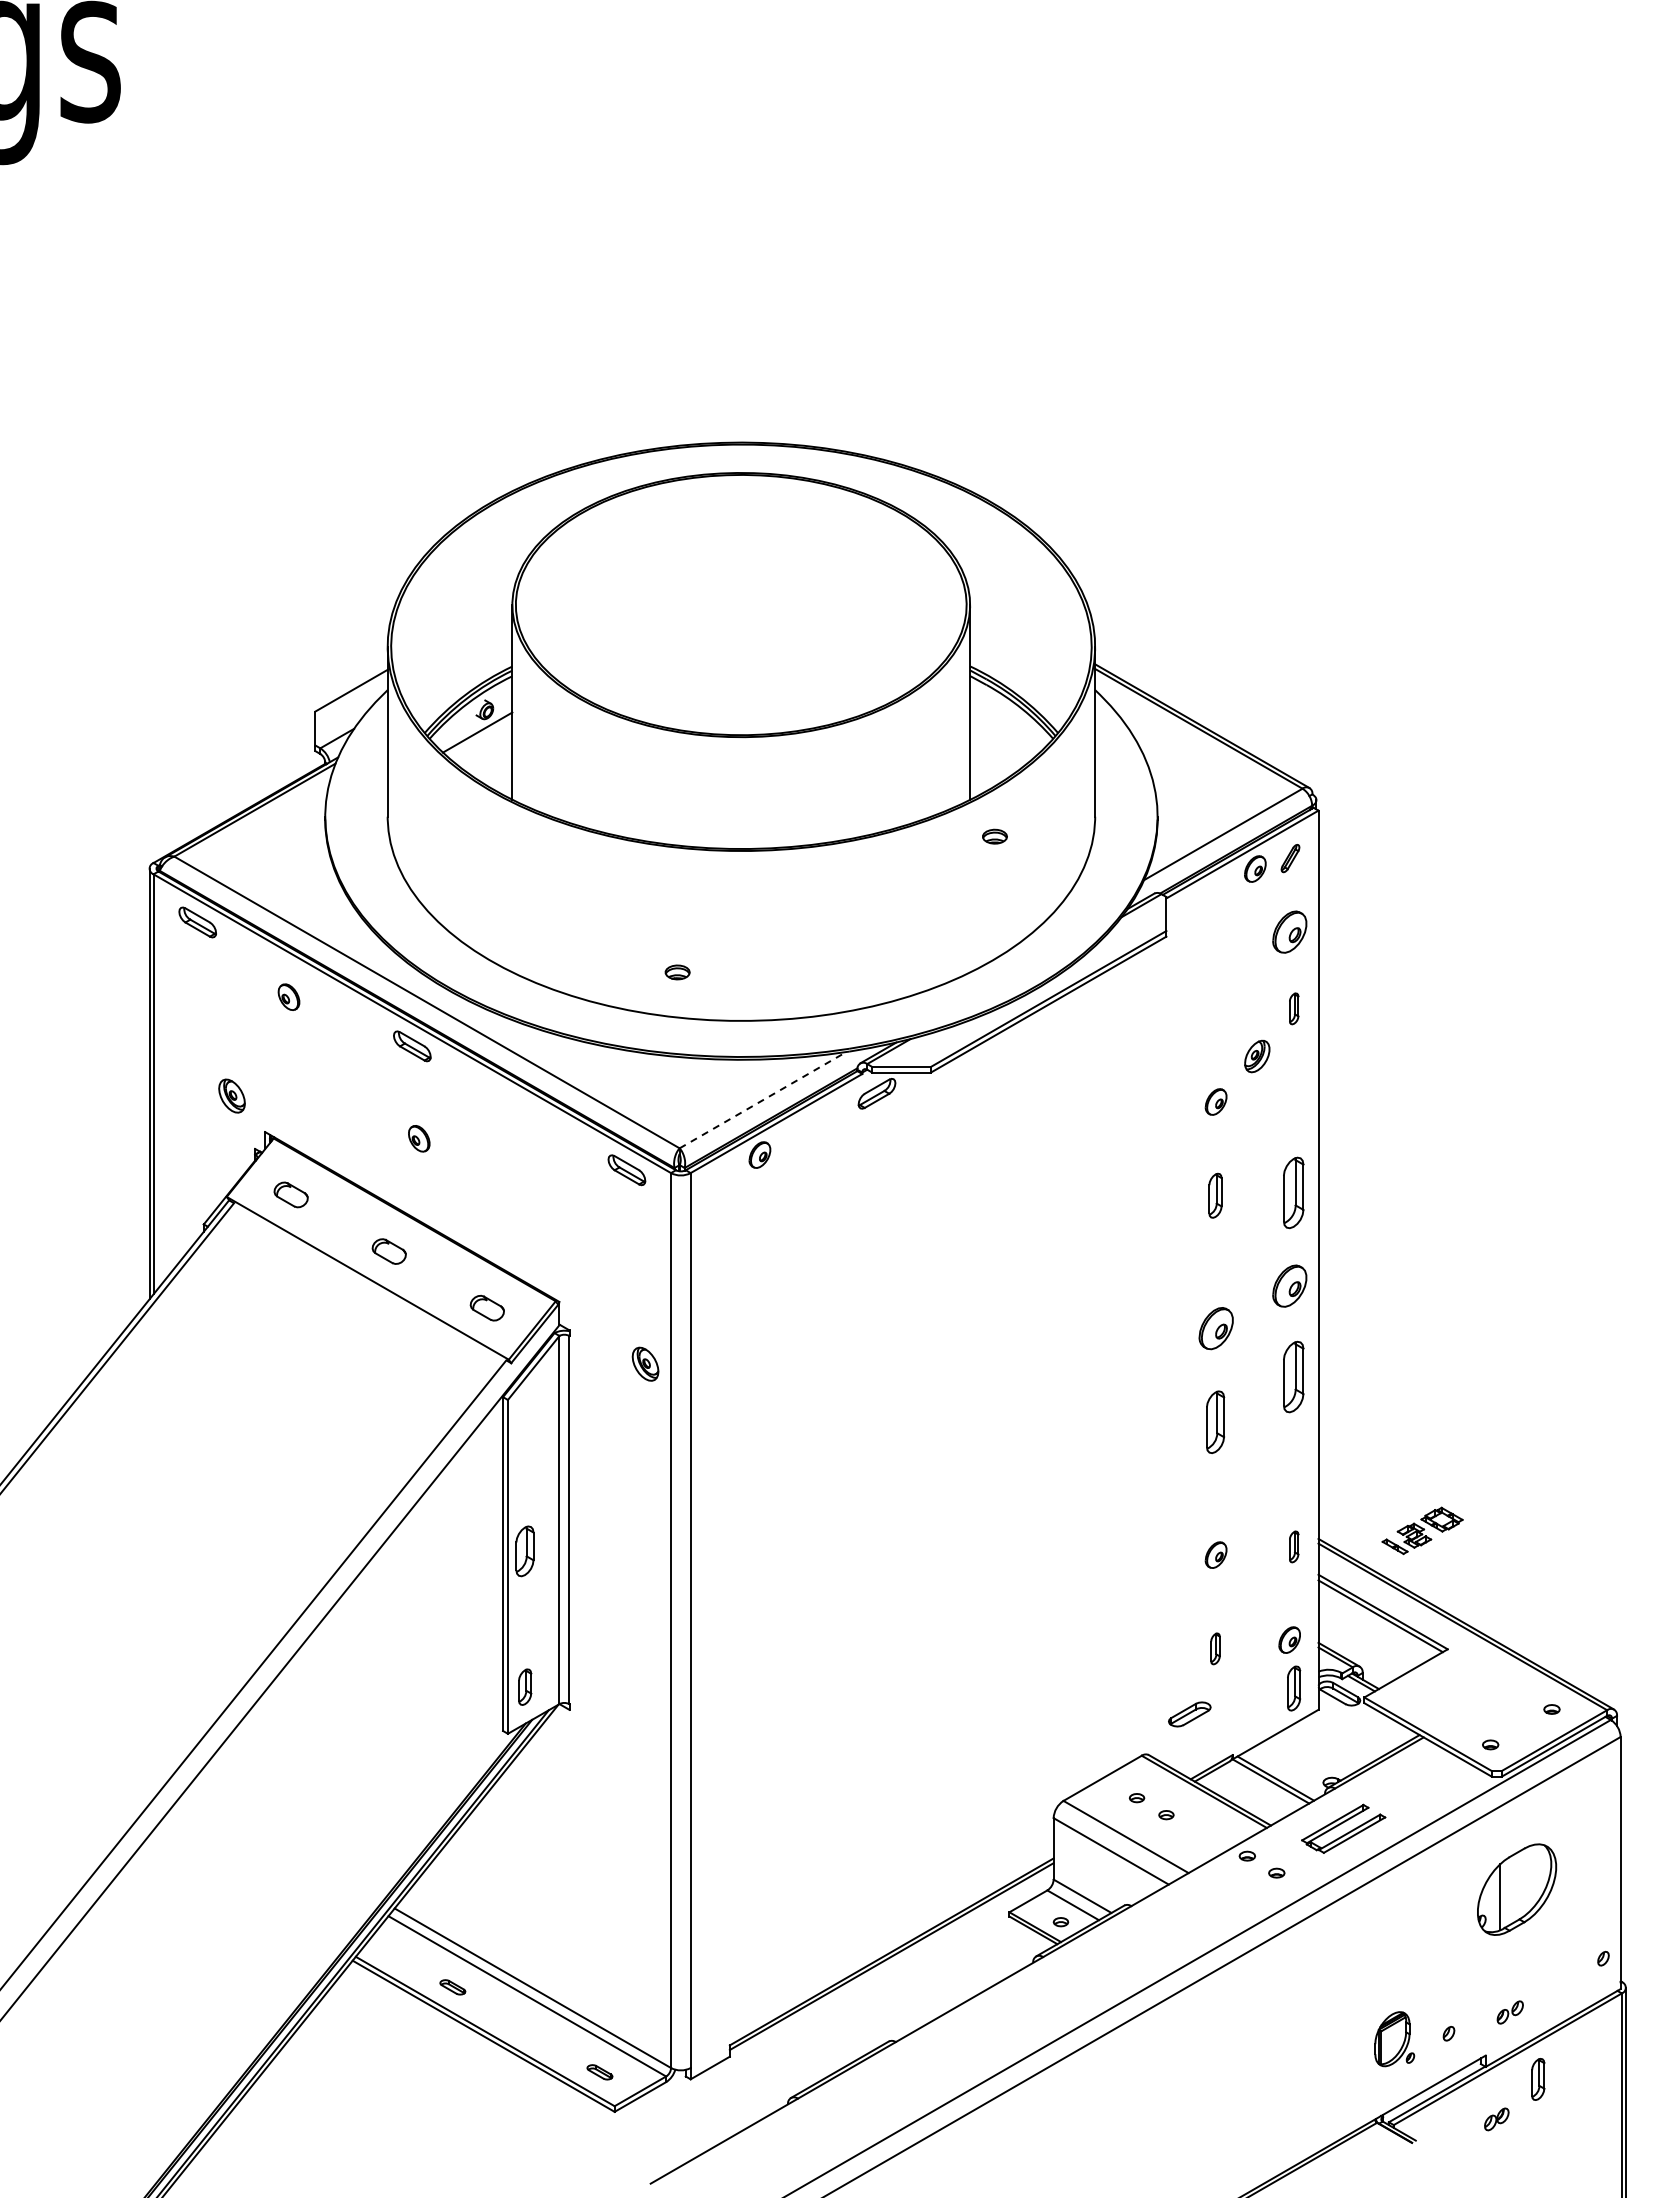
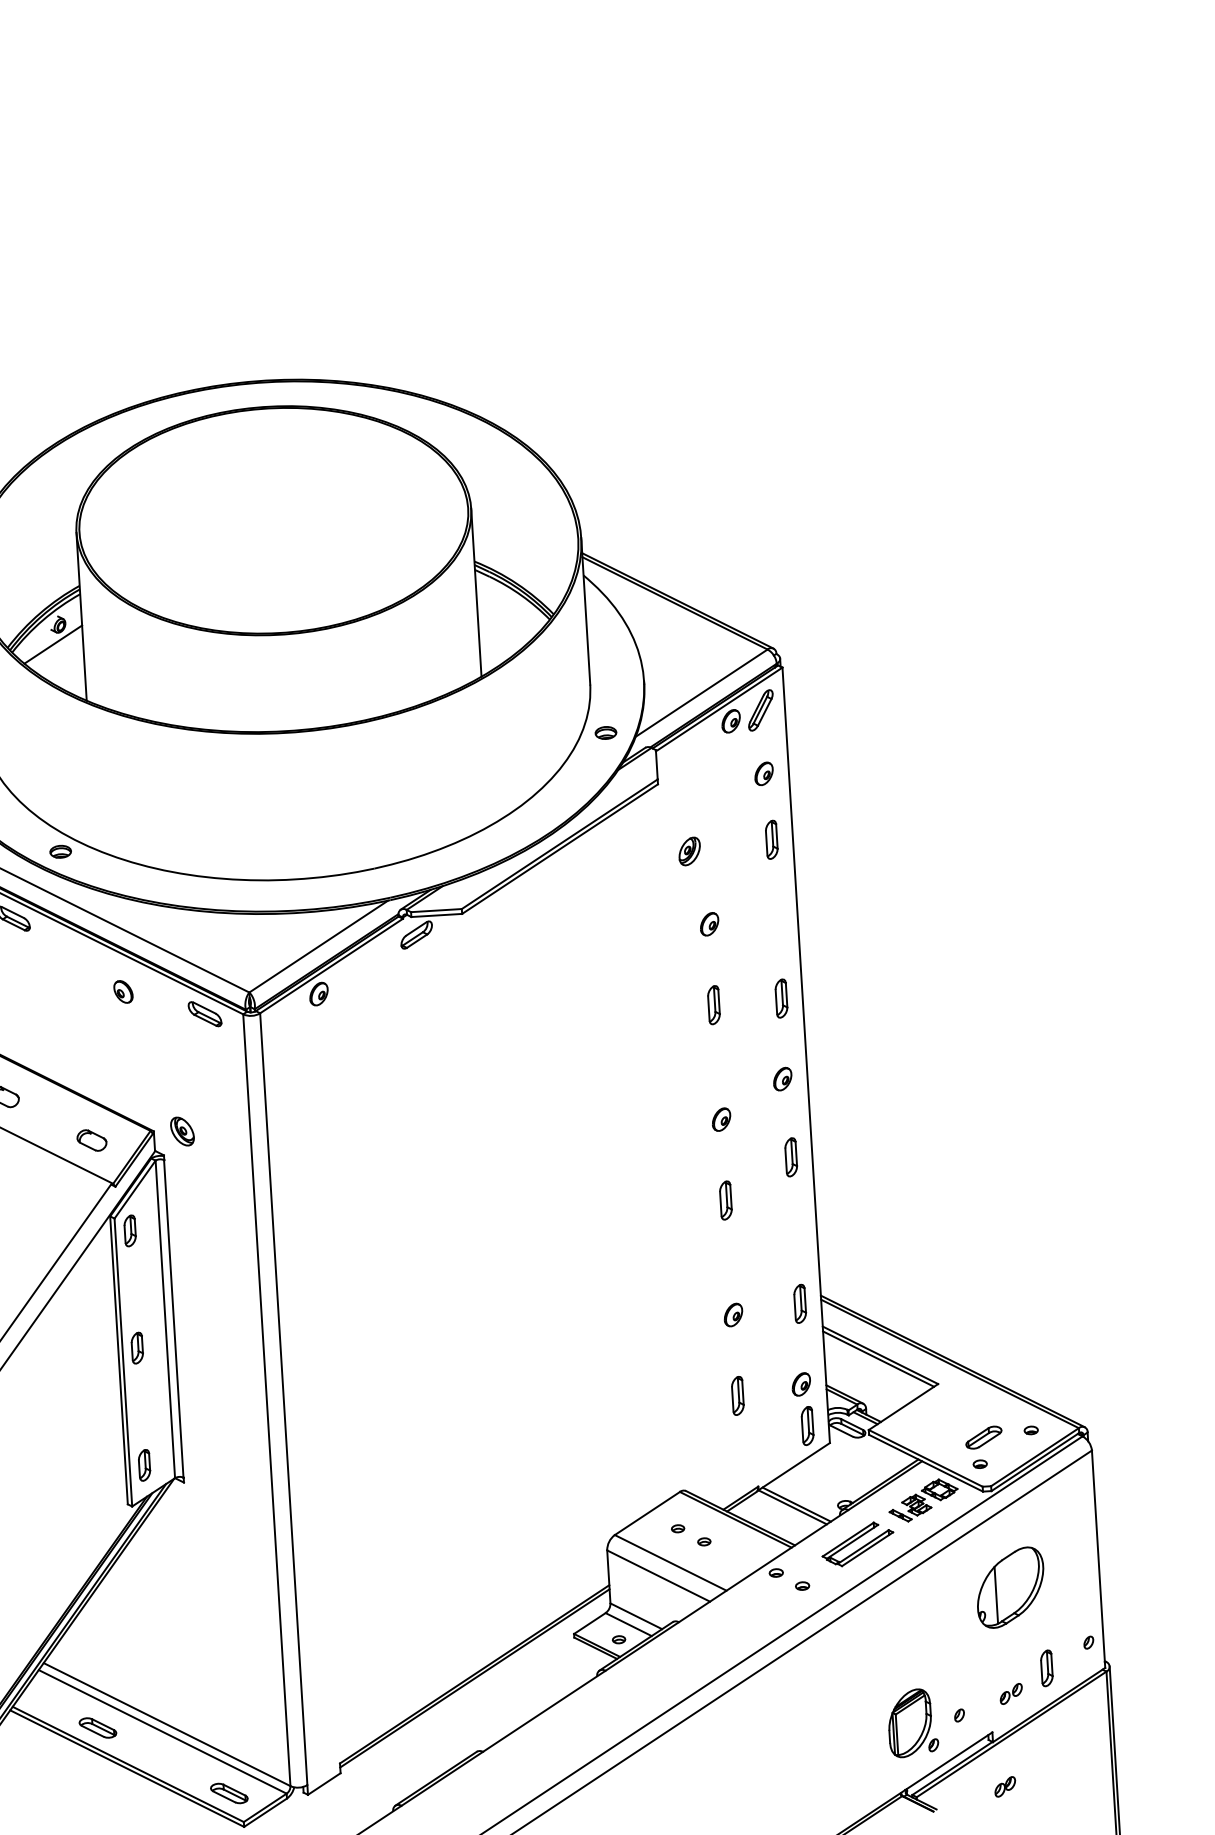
part: (994, 836) -> (605, 732), moved
part: (1290, 858) -> (760, 710), size x1.67
part: (1289, 931) -> (763, 773), size x0.62
part: (677, 972) -> (60, 851), moved
part: (1294, 1008) -> (772, 839), size x1.43
part: (1257, 1056) -> (689, 851), moved
line: (763, 1099) -> (319, 945), dashed -> solid
part: (419, 1138) -> (123, 991), moved
part: (1294, 1192) -> (781, 998), size x0.62
part: (1289, 1285) -> (782, 1078), size x0.62
part: (1215, 1328) -> (720, 1119), size x0.62
part: (645, 1363) -> (182, 1130), moved
part: (1294, 1376) -> (791, 1156), size x0.62
part: (525, 1414) -> (130, 1230), added
part: (1215, 1422) -> (725, 1200), size x0.71
part: (1422, 1530) -> (923, 1500), moved
part: (1294, 1546) -> (800, 1303), size x1.43
part: (525, 1550) -> (137, 1347), size x0.71
part: (1215, 1648) -> (737, 1395), size x1.43
part: (1189, 1714) -> (983, 1437), moved
part: (452, 1987) -> (97, 1728), size x1.67
part: (1394, 2038) -> (912, 1722), size x1.43
part: (599, 2072) -> (228, 1793), size x1.67
part: (1538, 2079) -> (1047, 1668), moved

